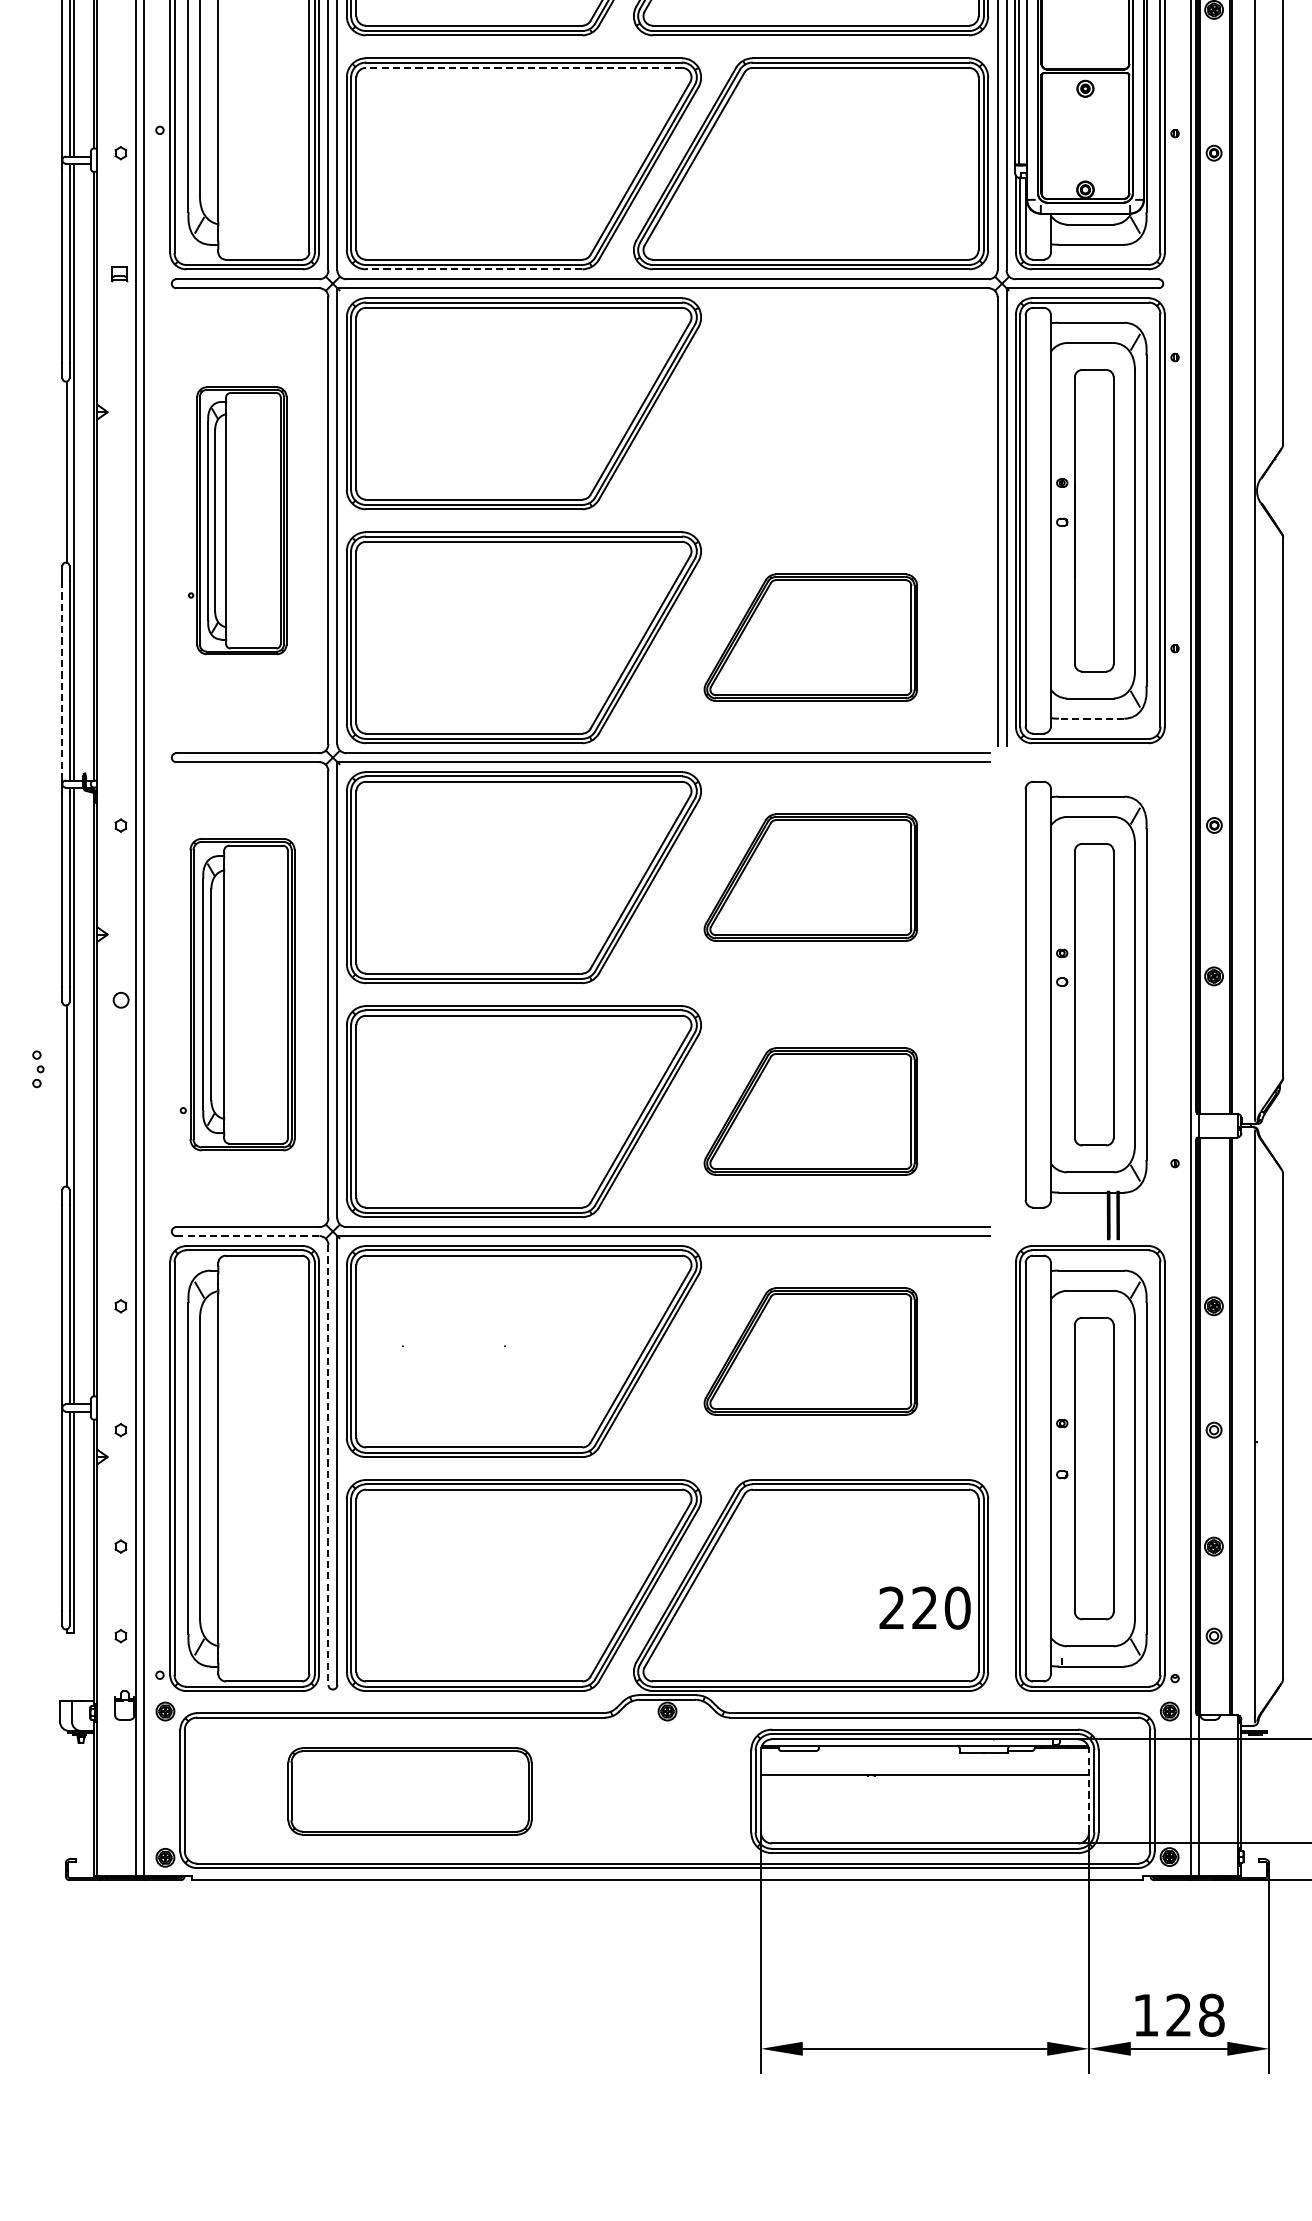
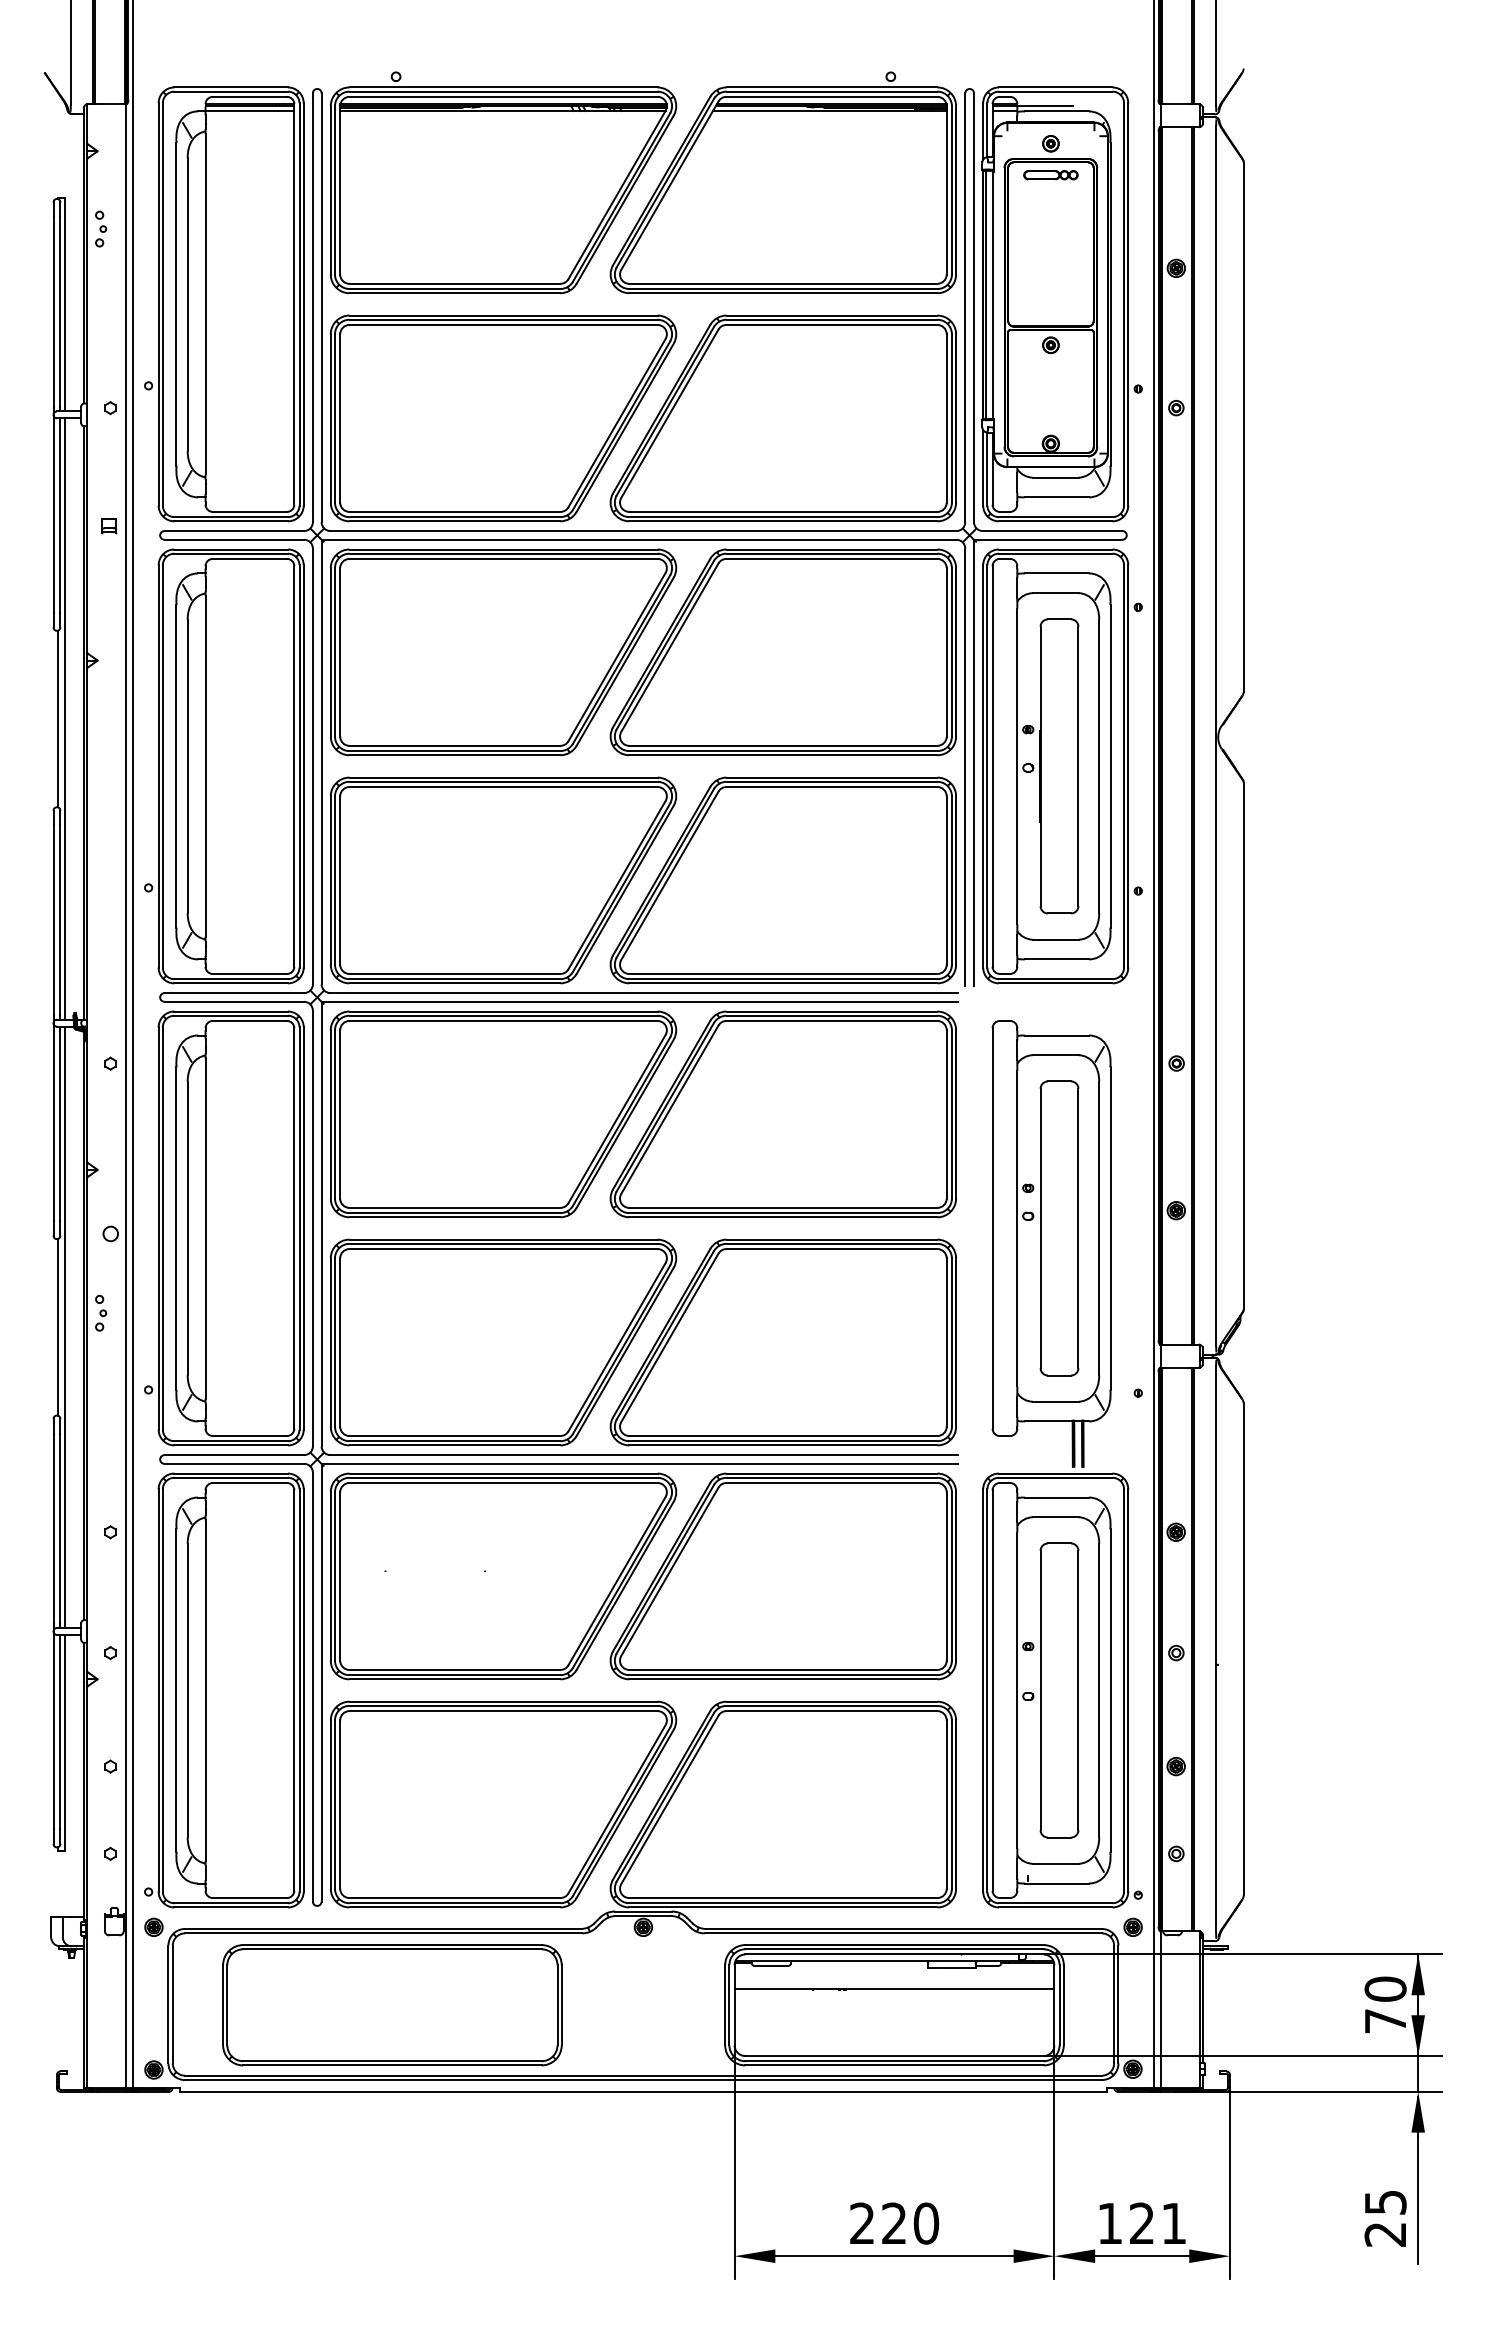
line: (523, 67) -> (503, 324), dashed -> solid
line: (473, 269) -> (454, 521), dashed -> solid
part: (810, 403) -> (782, 652), added
part: (237, 520) -> (224, 766), size x1.67
part: (810, 637) -> (782, 880), size x1.67
line: (62, 679) -> (53, 921), dashed -> solid
line: (1091, 718) -> (1056, 959), dashed -> solid
part: (810, 877) -> (782, 1114), size x1.67
part: (237, 994) -> (224, 1228), size x1.43
part: (38, 1068) -> (101, 1312), moved
part: (810, 1111) -> (782, 1342), size x1.67
line: (248, 1235) -> (234, 1463), dashed -> solid
part: (810, 1351) -> (782, 1576), size x1.67
line: (328, 1465) -> (312, 1687), dashed -> solid
text: (925, 1608) -> (894, 2223), moved
line: (1089, 1790) -> (1054, 2004), dashed -> solid
part: (410, 1791) -> (392, 2005), size x1.43
text: (1211, 2015) -> (1173, 2223), 128 -> 121

